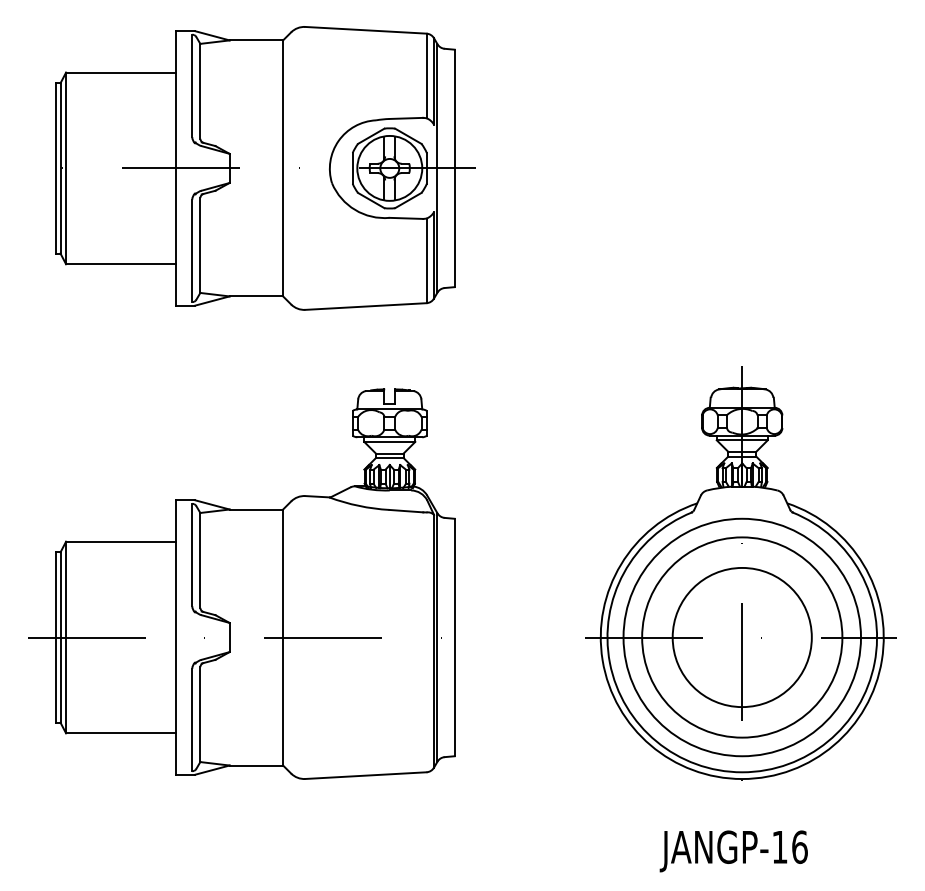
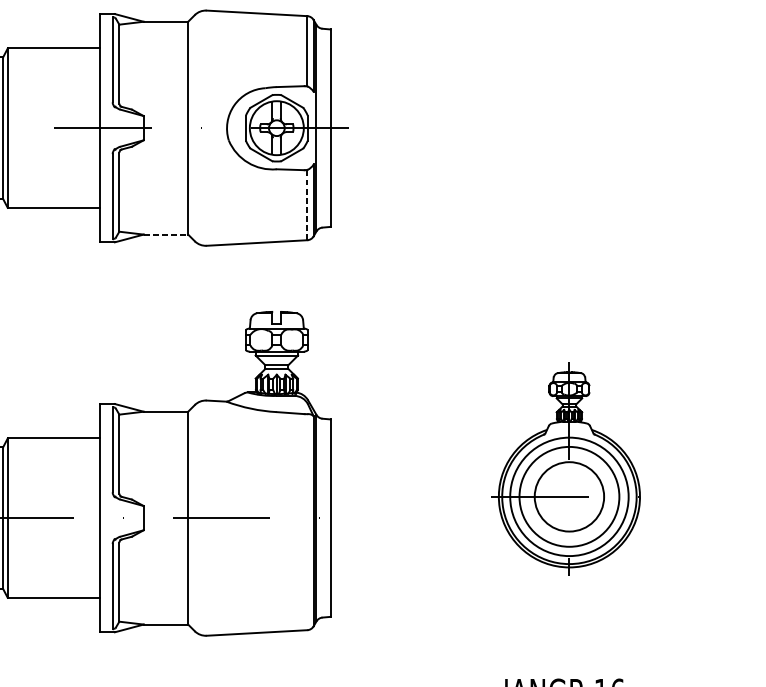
line: (426, 260) -> (307, 204), solid -> dashed
line: (256, 296) -> (166, 234), solid -> dashed
part: (740, 573) -> (568, 464), size x0.6

